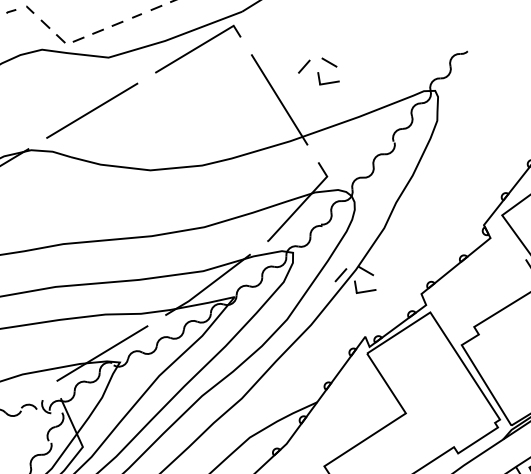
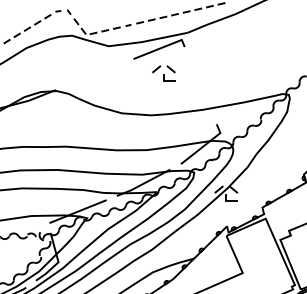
part: (317, 72) -> (163, 73), moved
line: (279, 99) -> (200, 85), removed
line: (91, 110) -> (94, 74), removed

